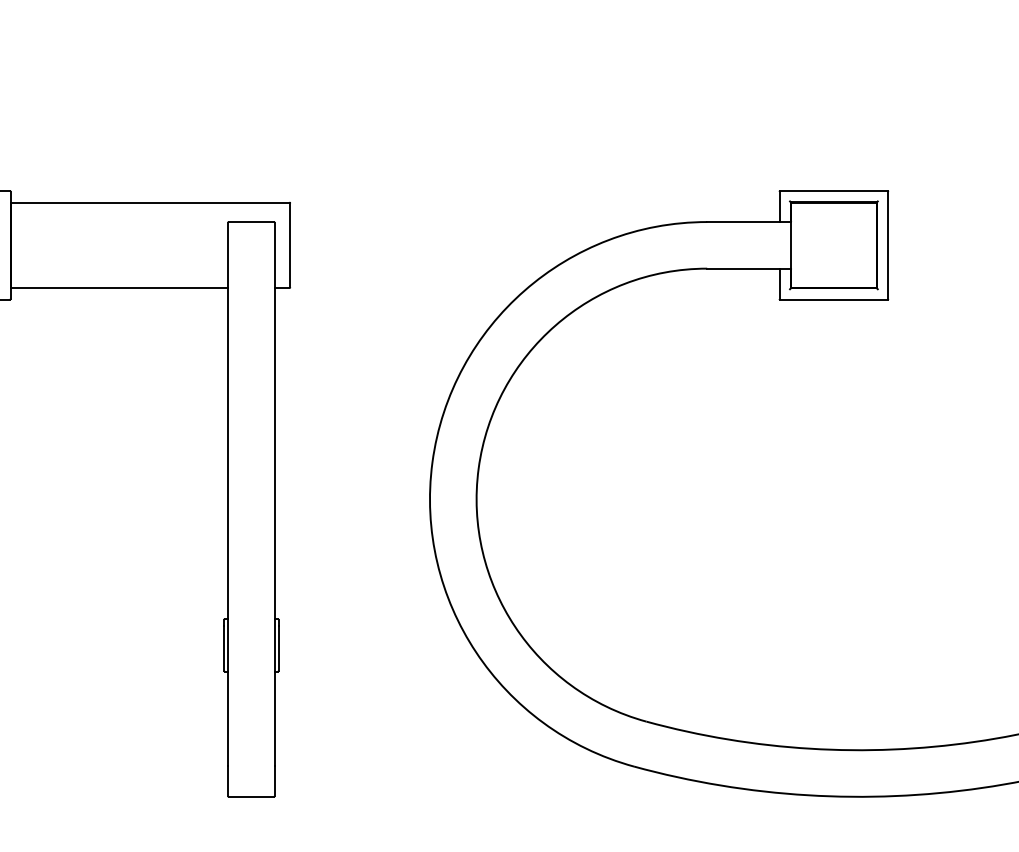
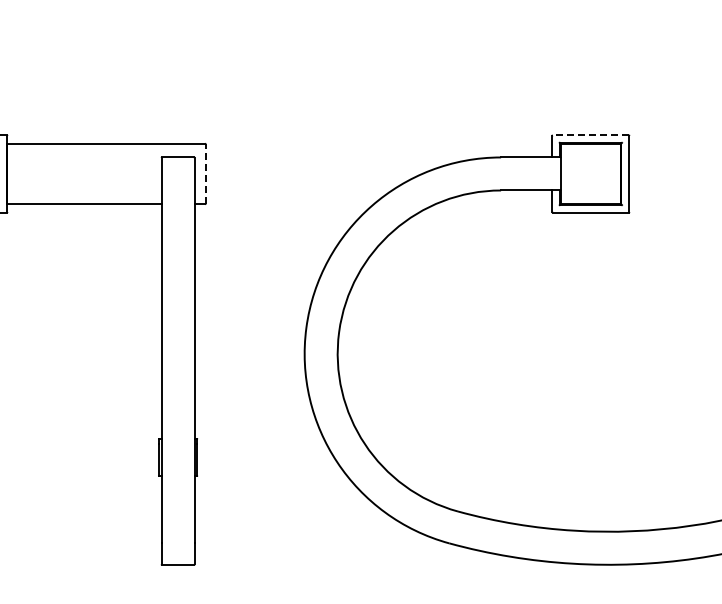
line: (833, 191) -> (590, 135), solid -> dashed
line: (290, 244) -> (205, 173), solid -> dashed

